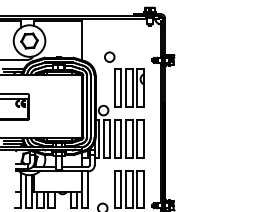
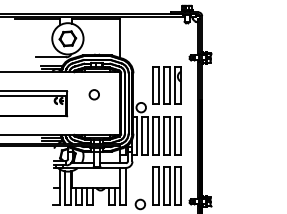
circle: (108, 56) -> (93, 94), moved

